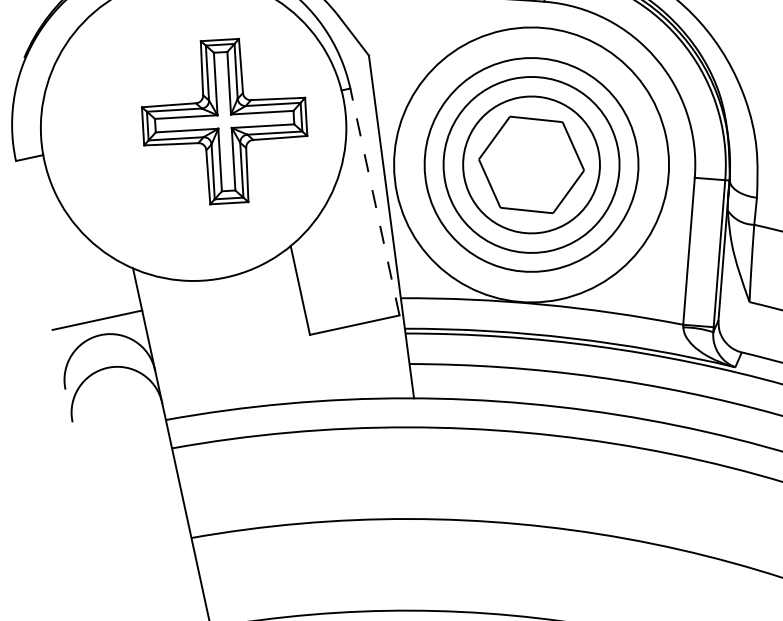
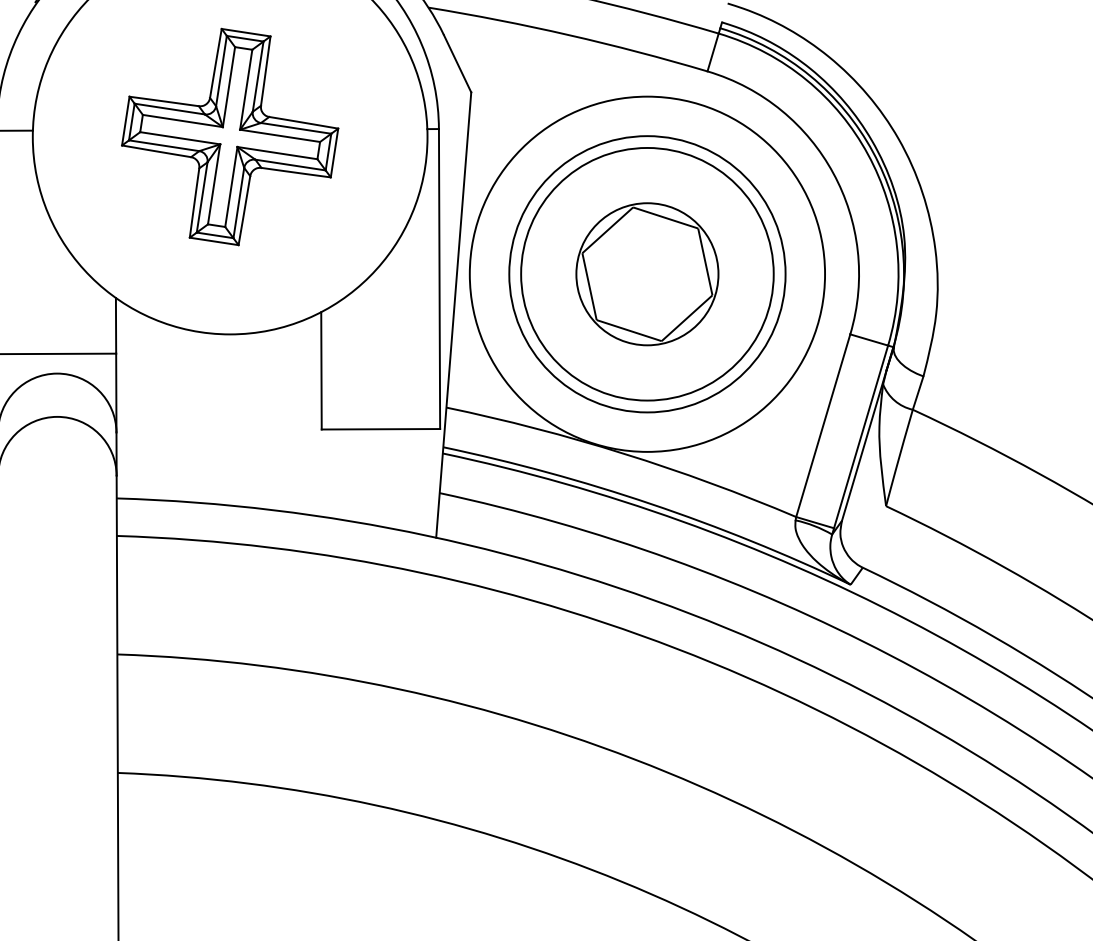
part: (224, 121) -> (230, 136), moved
circle: (531, 164) -> (647, 273), size x1.43
circle: (531, 165) -> (647, 274), size x0.62
line: (374, 202) -> (439, 279), dashed -> solid

